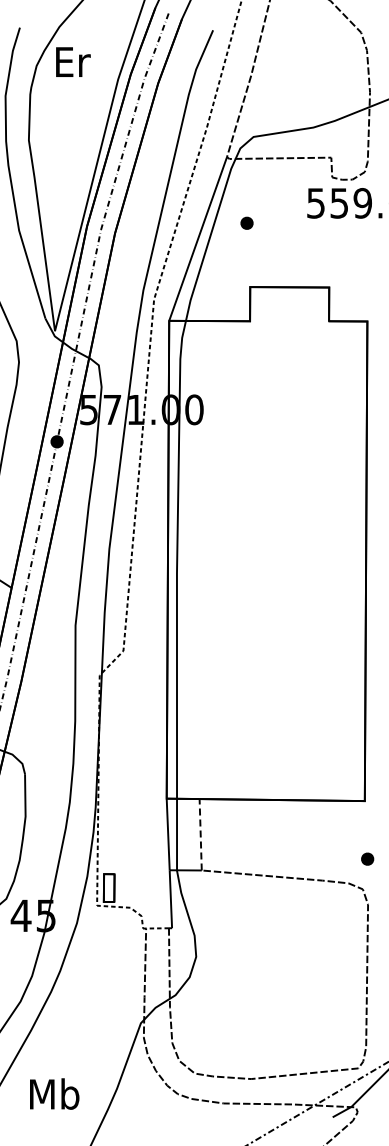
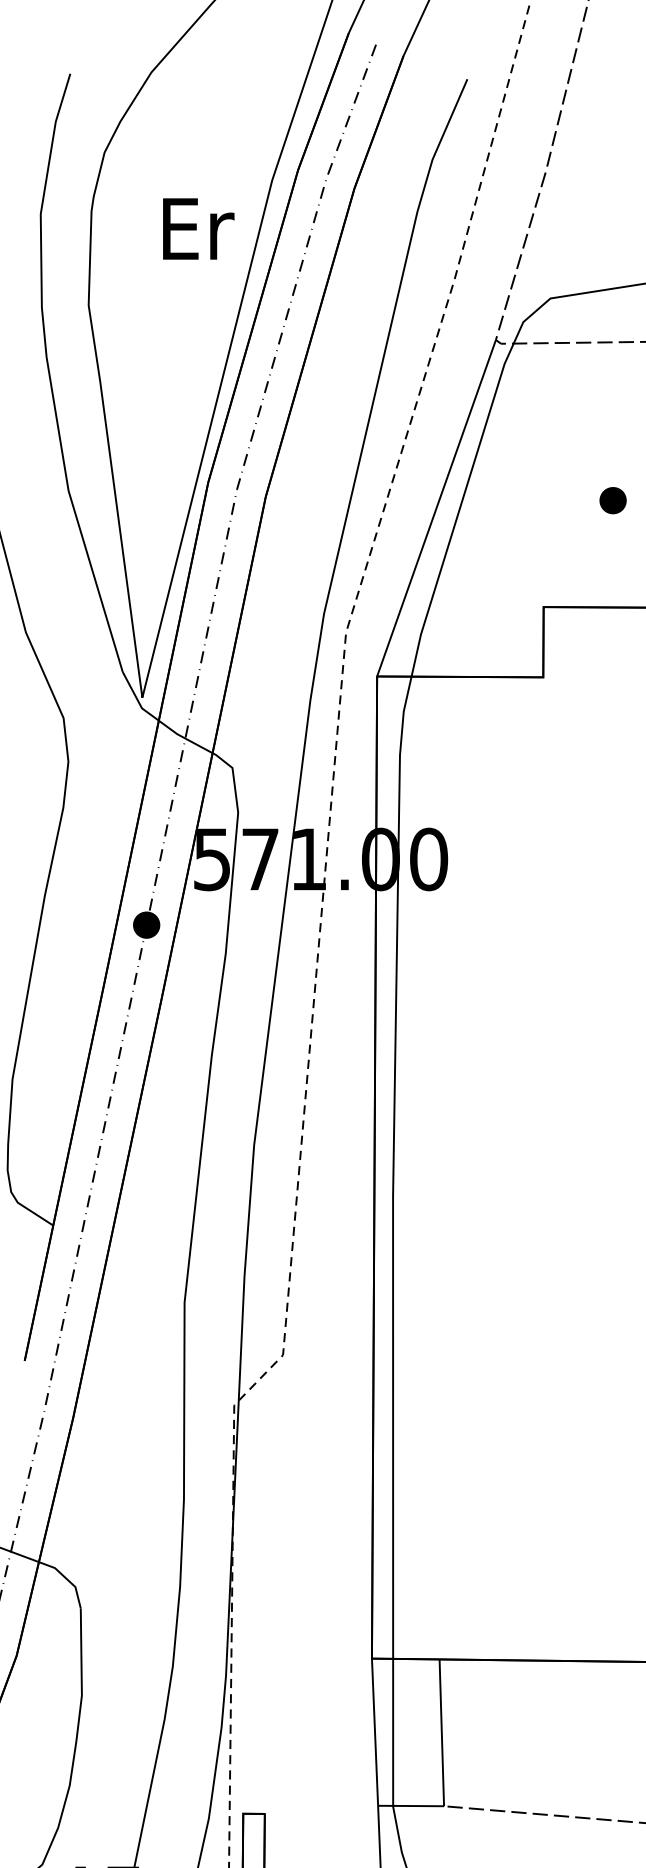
text: (73, 61) -> (198, 227), moved
part: (246, 222) -> (612, 498), moved
line: (200, 834) -> (441, 1732), dashed -> solid

